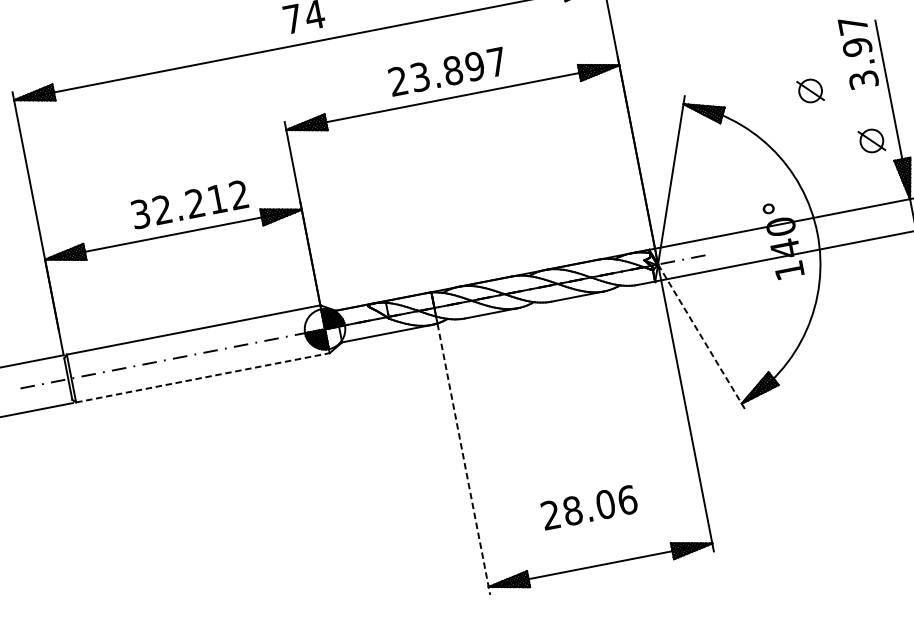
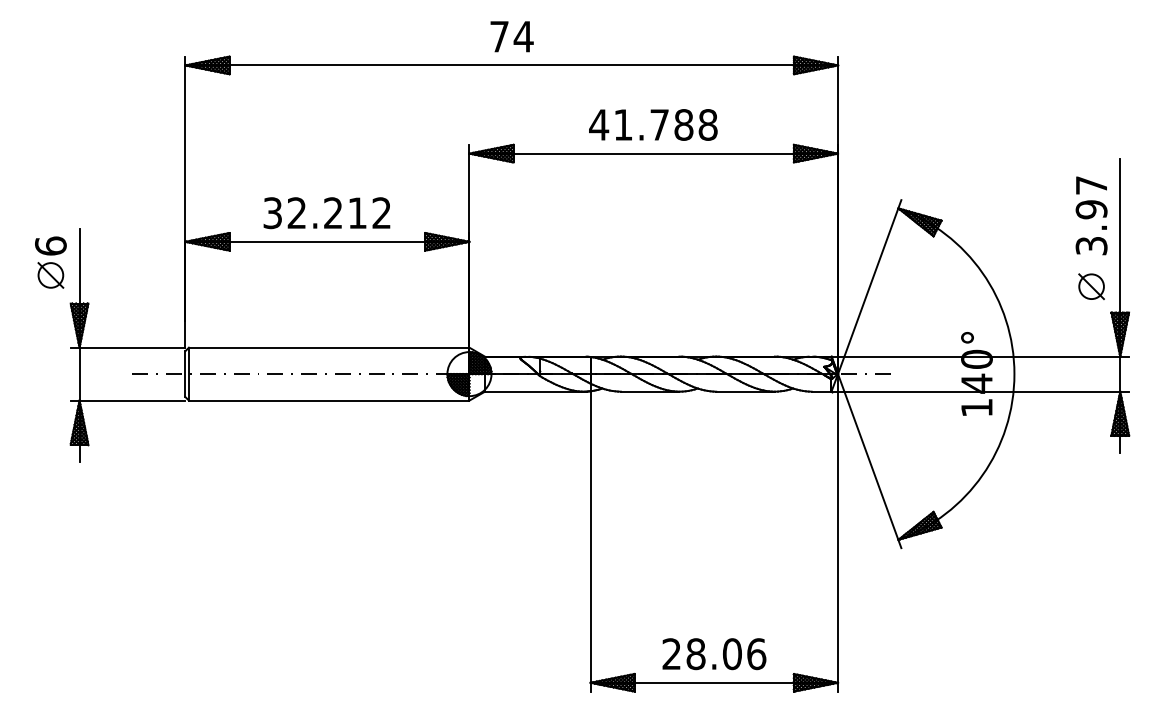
text: (858, 52) -> (1091, 215), moved
text: (447, 71) -> (653, 124), 23.897 -> 41.788
part: (810, 90) -> (1036, 220), removed
text: (189, 205) -> (326, 213), moved
line: (701, 337) -> (869, 461), dashed -> solid
line: (203, 377) -> (329, 400), dashed -> solid
line: (463, 459) -> (590, 541), dashed -> solid
text: (589, 507) -> (714, 654), moved

